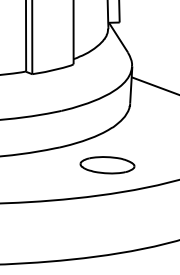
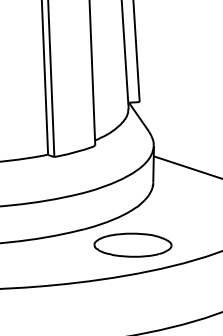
part: (107, 164) -> (132, 244), size x1.43

